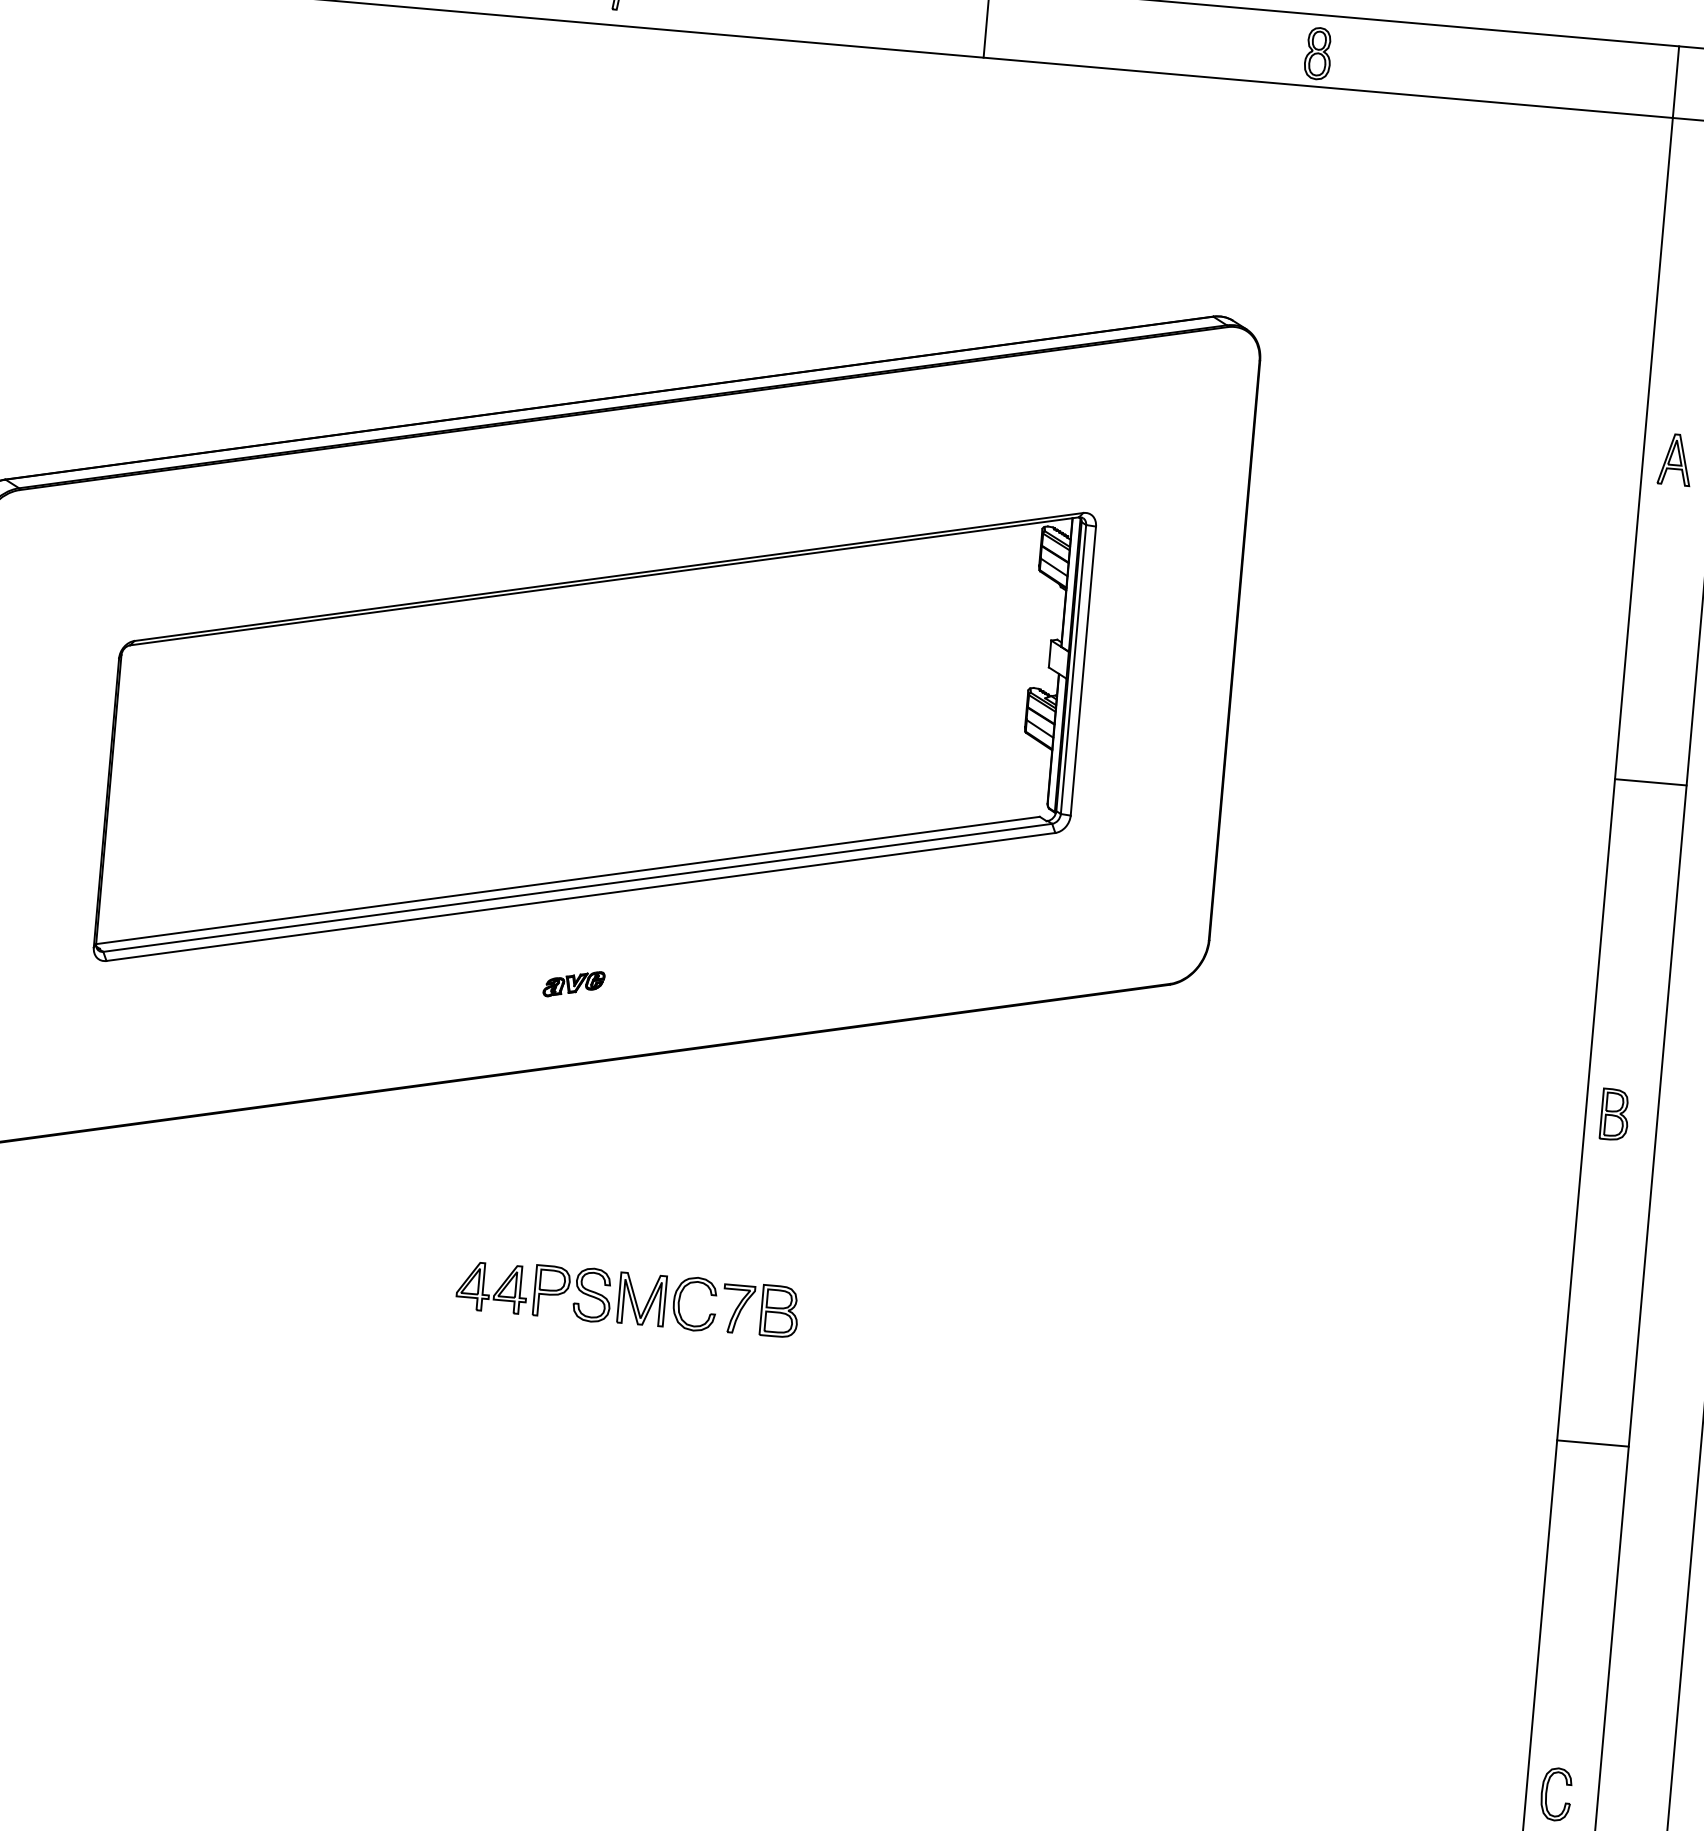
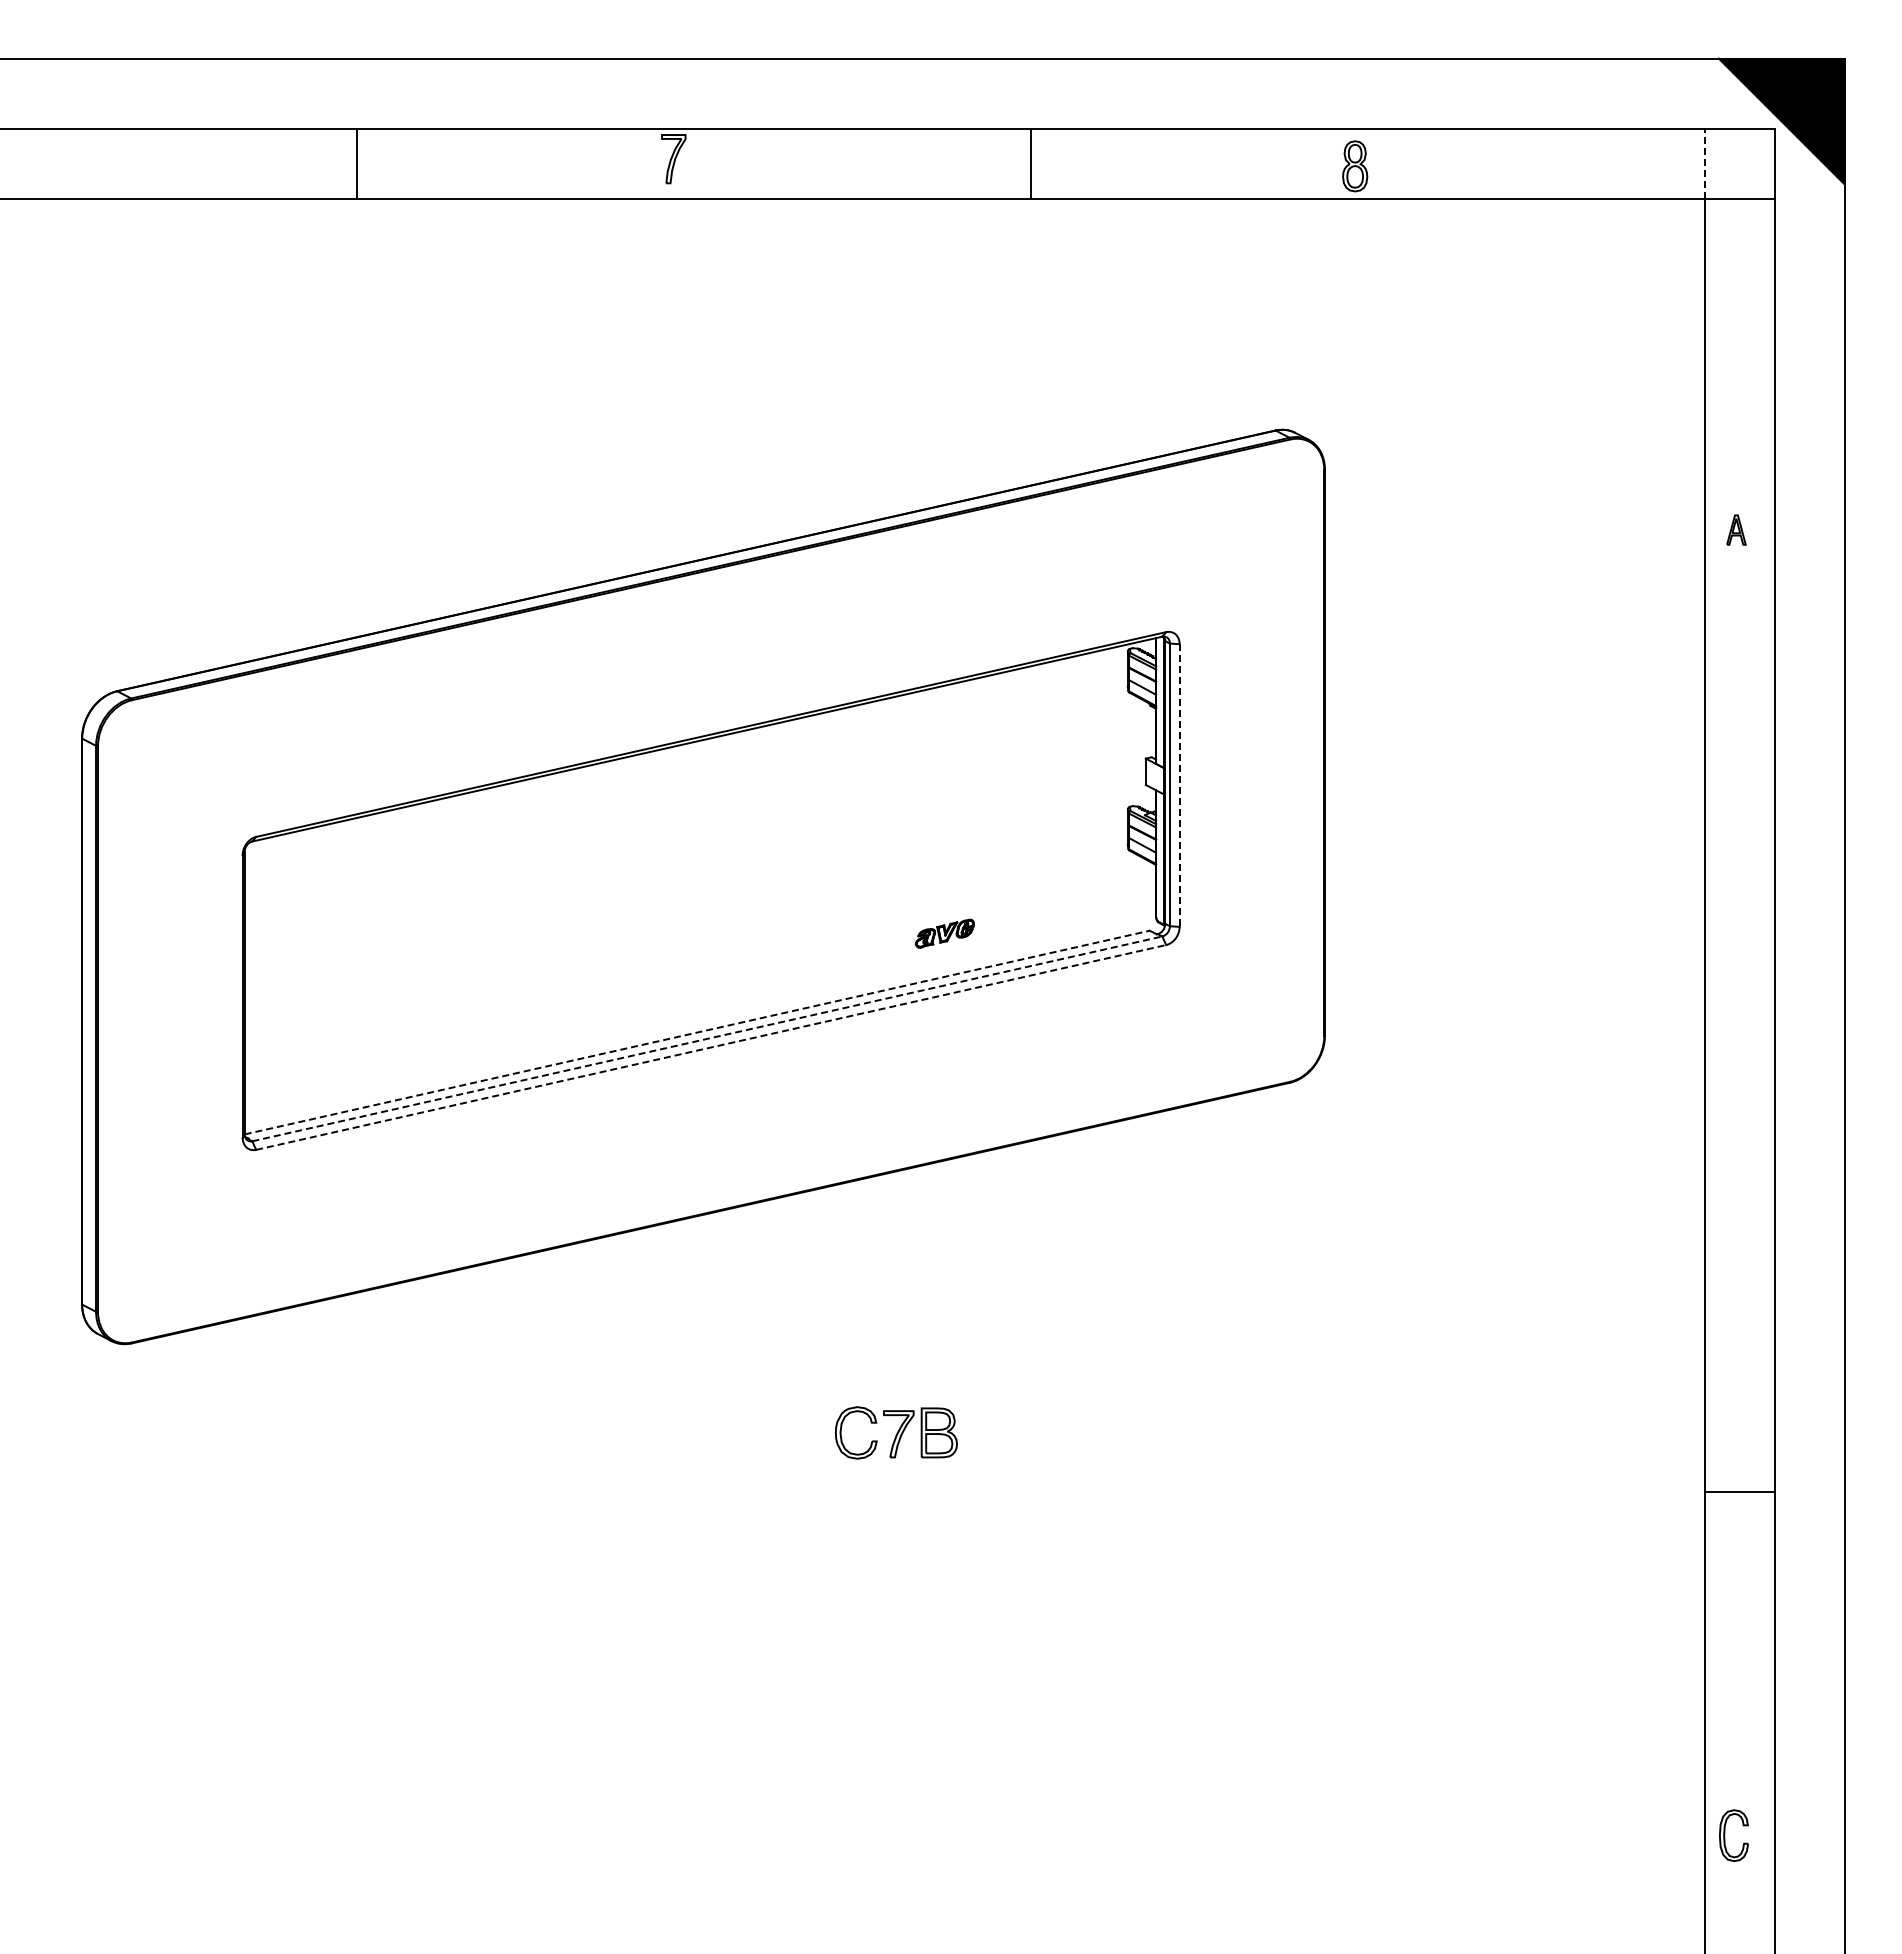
line: (1675, 81) -> (1704, 163), solid -> dashed
part: (1675, 459) -> (1736, 529), size x0.6
line: (1083, 672) -> (1179, 786), solid -> dashed
line: (1650, 782) -> (1739, 845), removed
line: (568, 880) -> (697, 1032), solid -> dashed
line: (577, 887) -> (707, 1038), solid -> dashed
line: (581, 897) -> (711, 1047), solid -> dashed
part: (573, 983) -> (944, 933), moved
part: (1614, 1114) -> (1732, 1170), removed
part: (561, 1291) -> (725, 1432), removed

